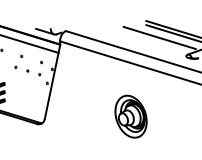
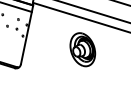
part: (130, 116) -> (82, 49), moved

